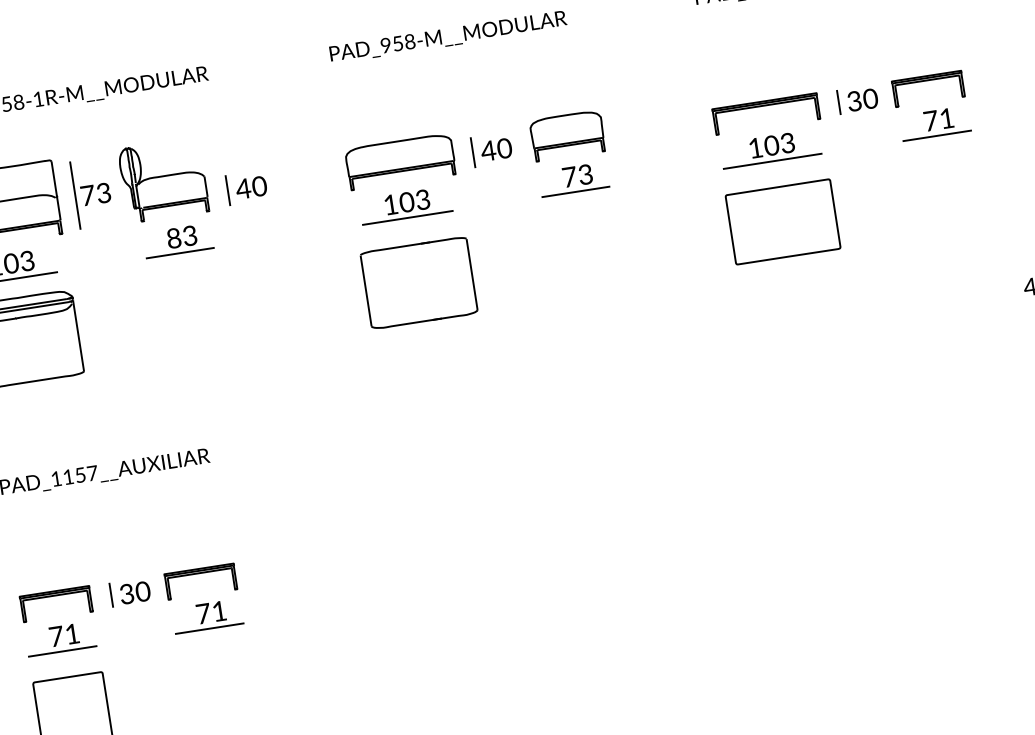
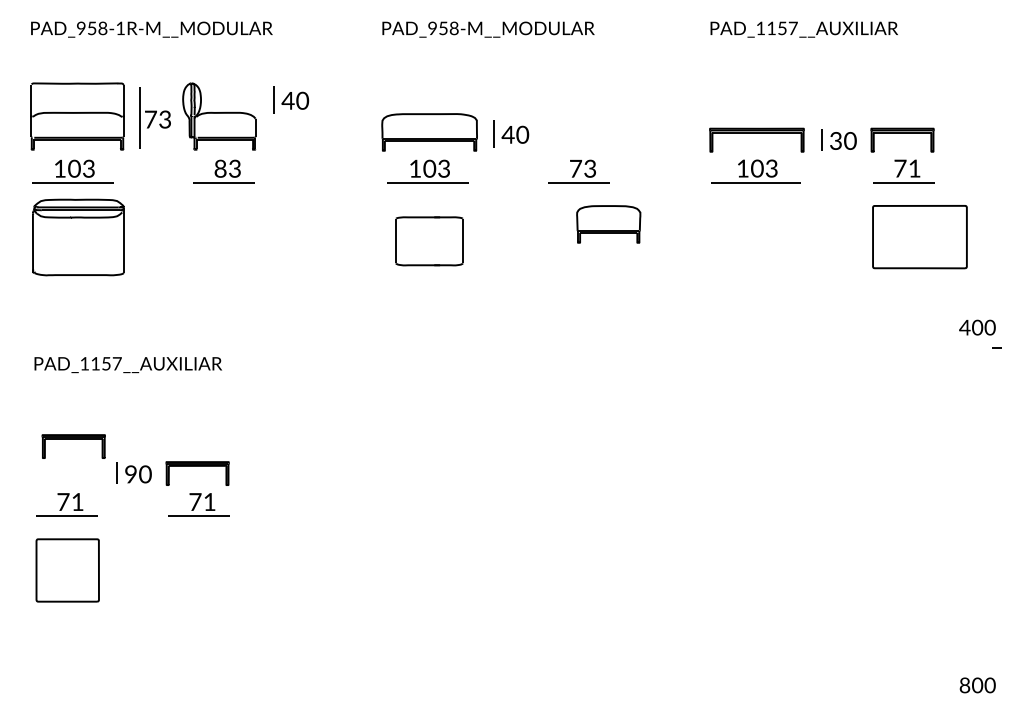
part: (567, 136) -> (608, 224), moved
part: (246, 186) -> (291, 99), moved
part: (782, 222) -> (919, 237), moved
part: (419, 283) -> (429, 241), size x0.7
text: (126, 594) -> (130, 474), 30 -> 90
part: (54, 596) -> (73, 439), moved

